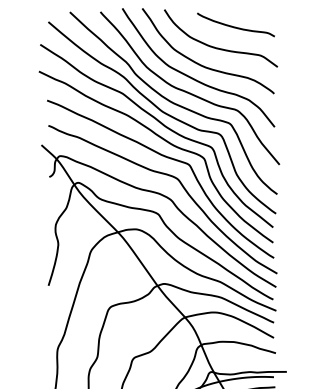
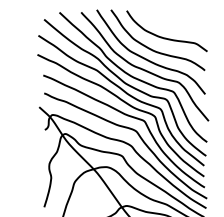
curve: (235, 26) -> (177, 22), removed

